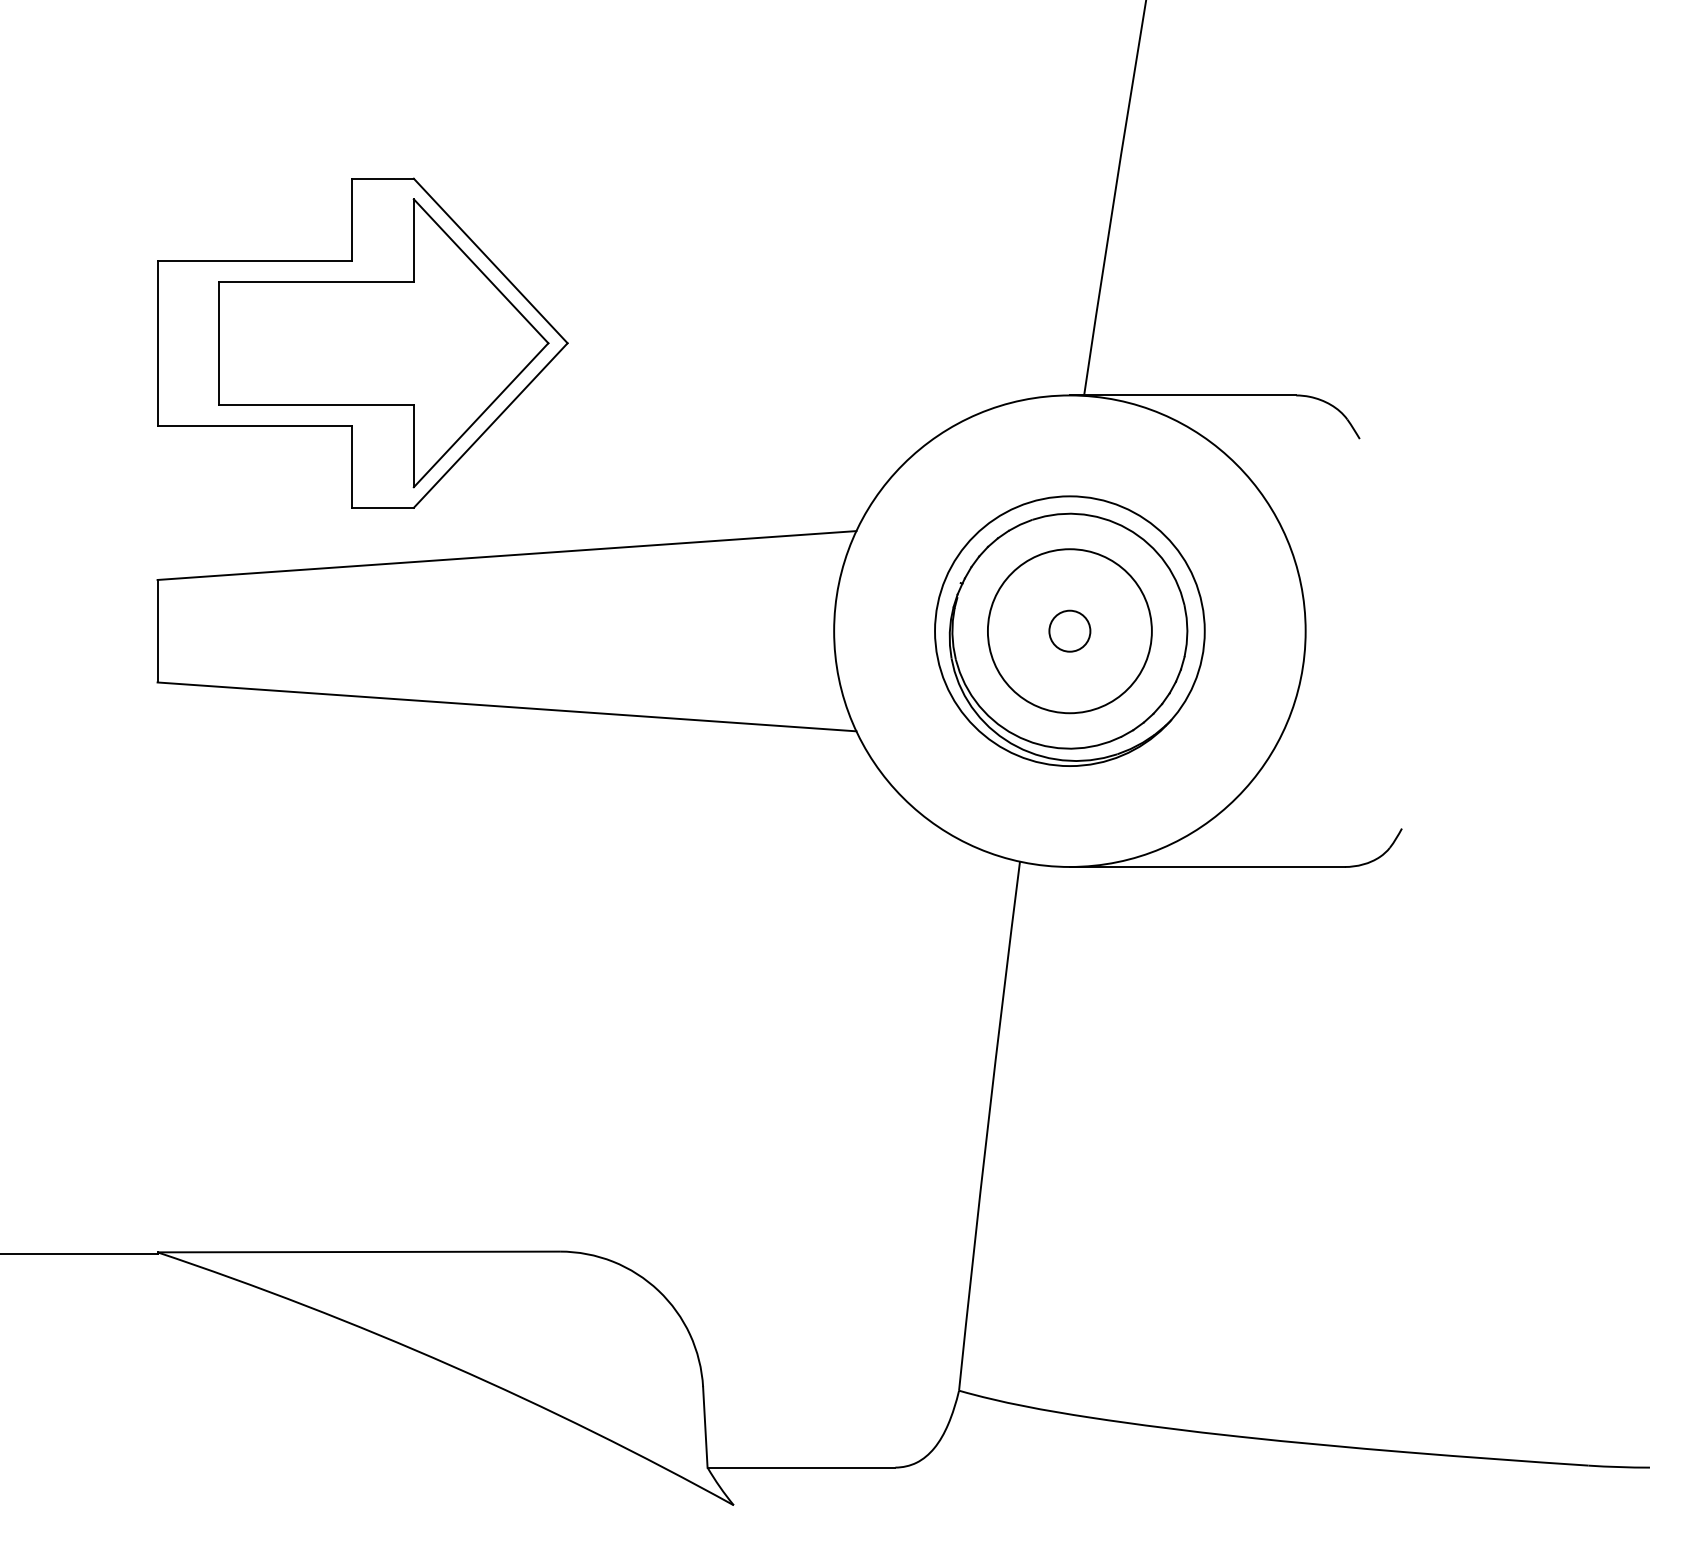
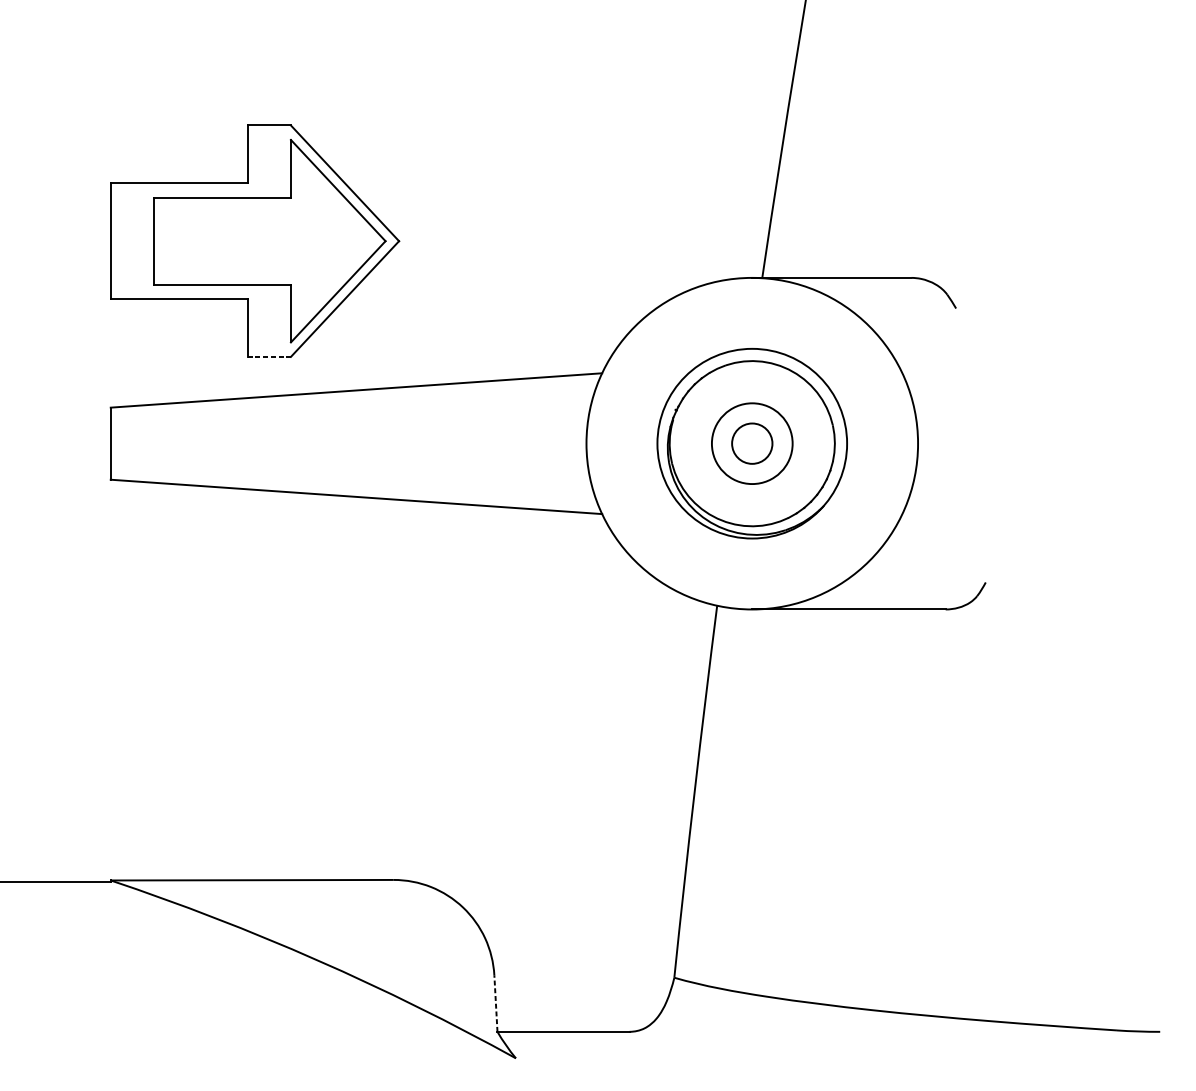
line: (383, 507) -> (269, 356), solid -> dashed
circle: (1069, 630) -> (752, 443), size x1.4
circle: (1069, 631) -> (752, 443), size x0.7
line: (705, 1426) -> (496, 1002), solid -> dashed

